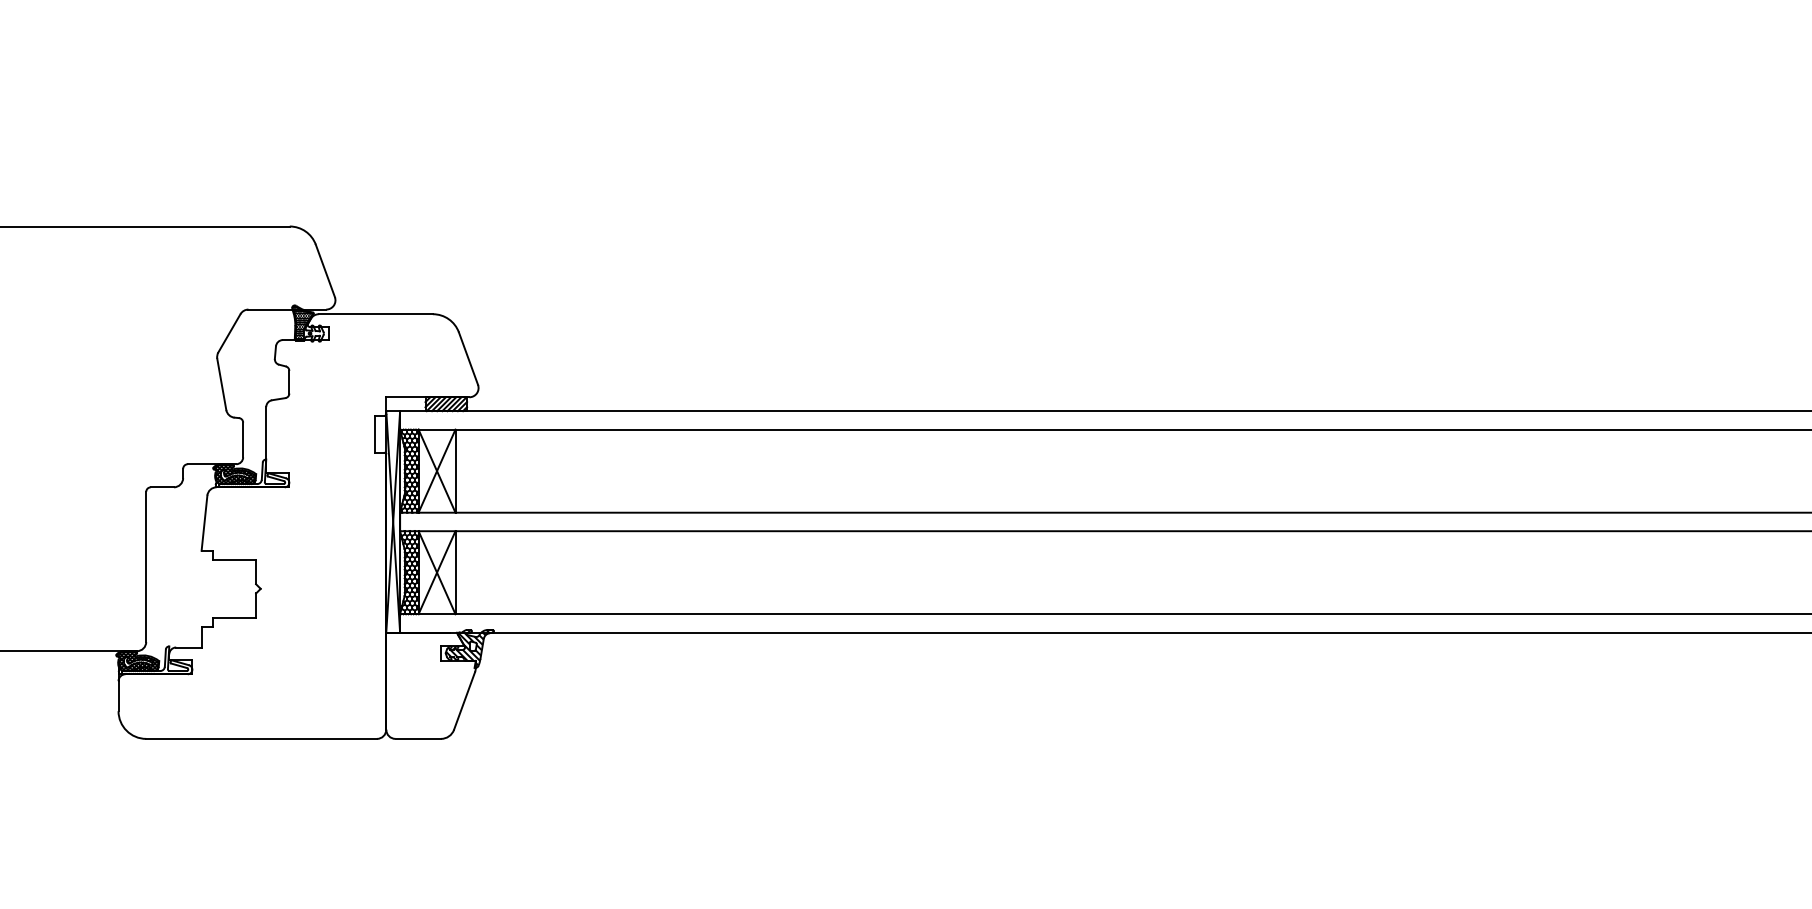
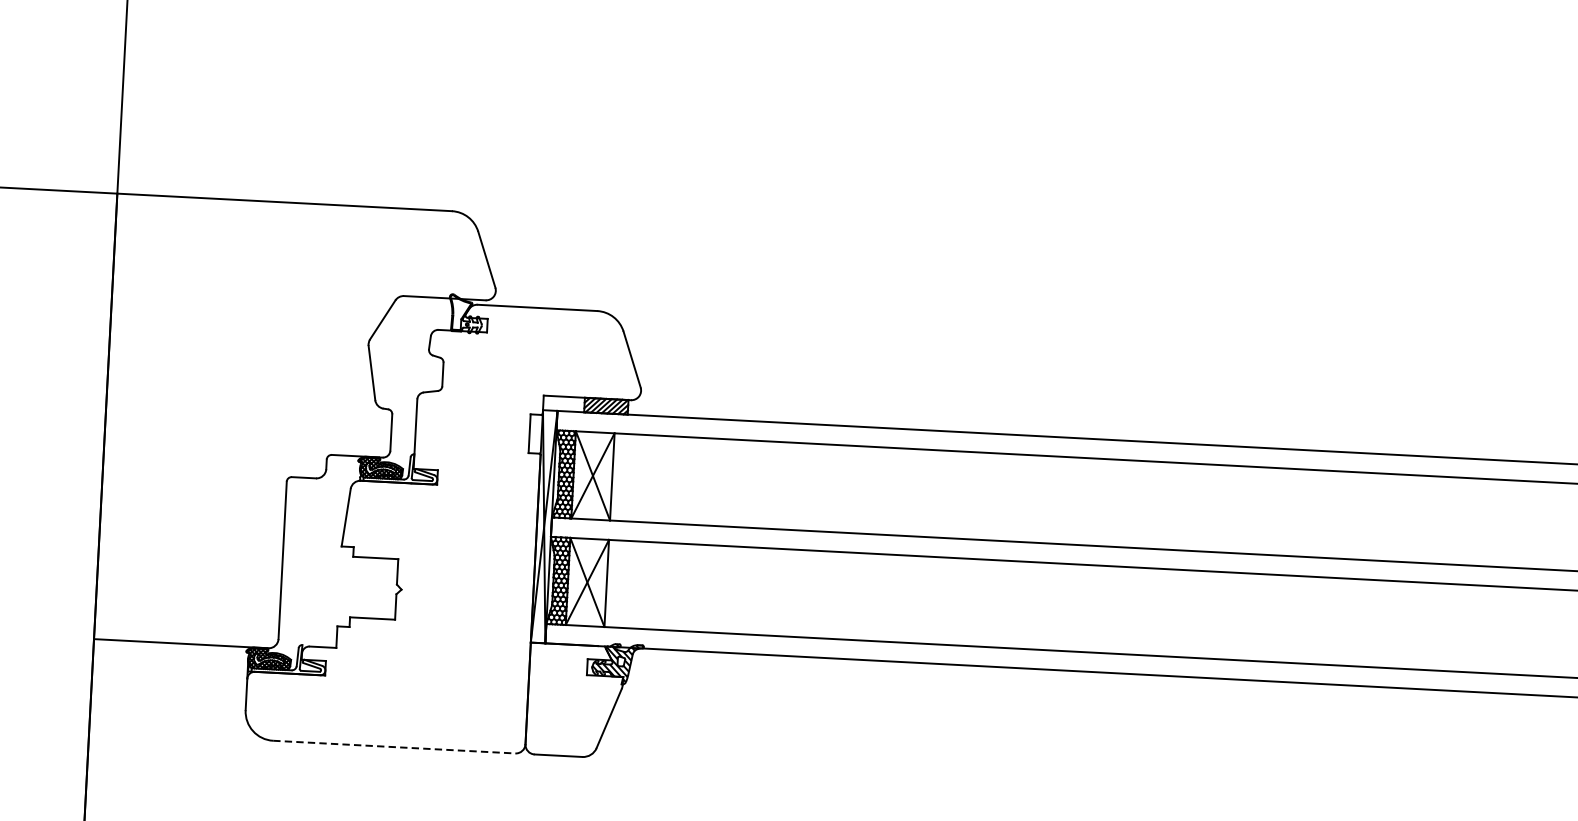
hatch: (302, 322) -> (460, 312), removed
line: (262, 738) -> (395, 746), solid -> dashed

